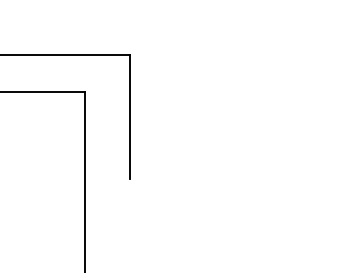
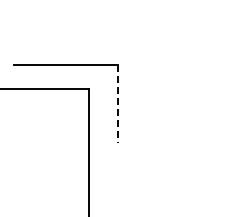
line: (131, 117) -> (118, 104), solid -> dashed

